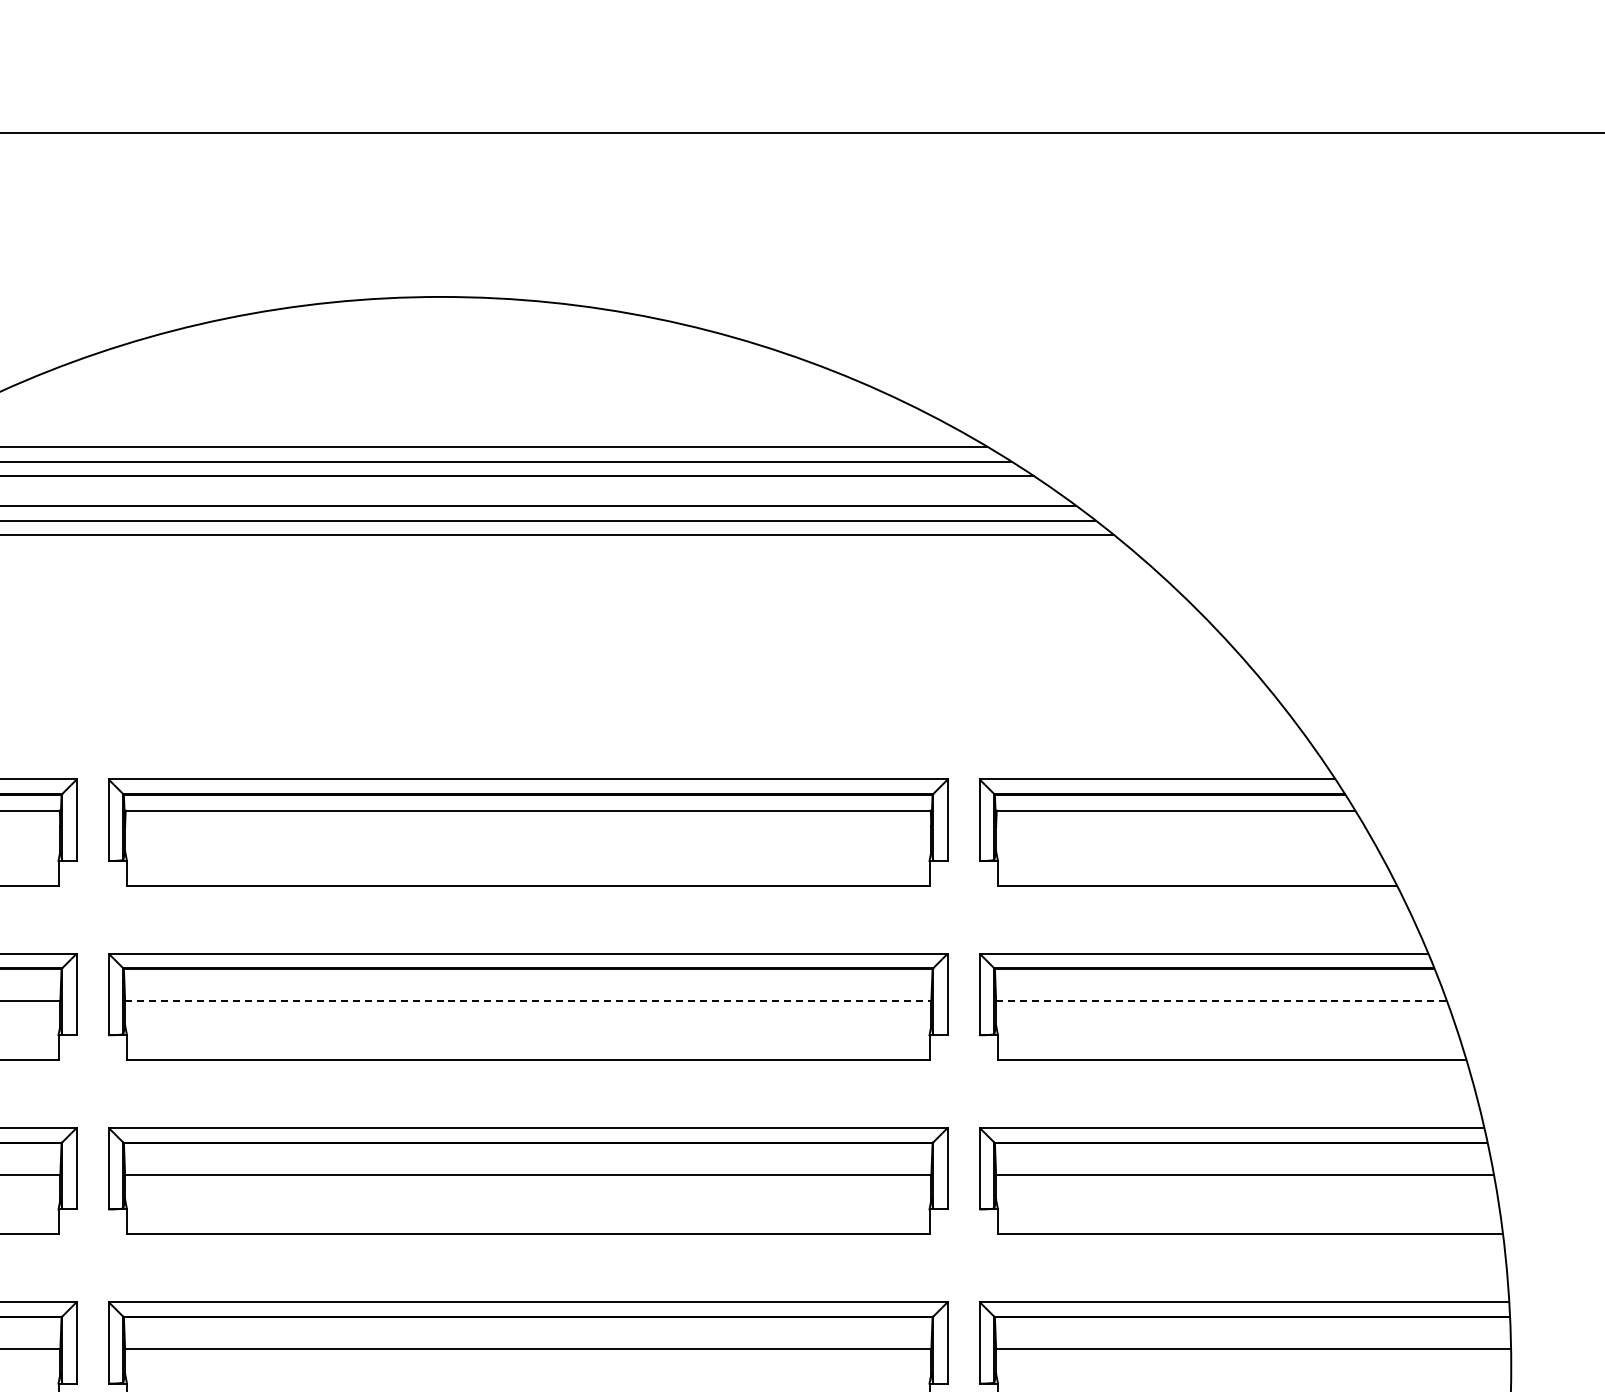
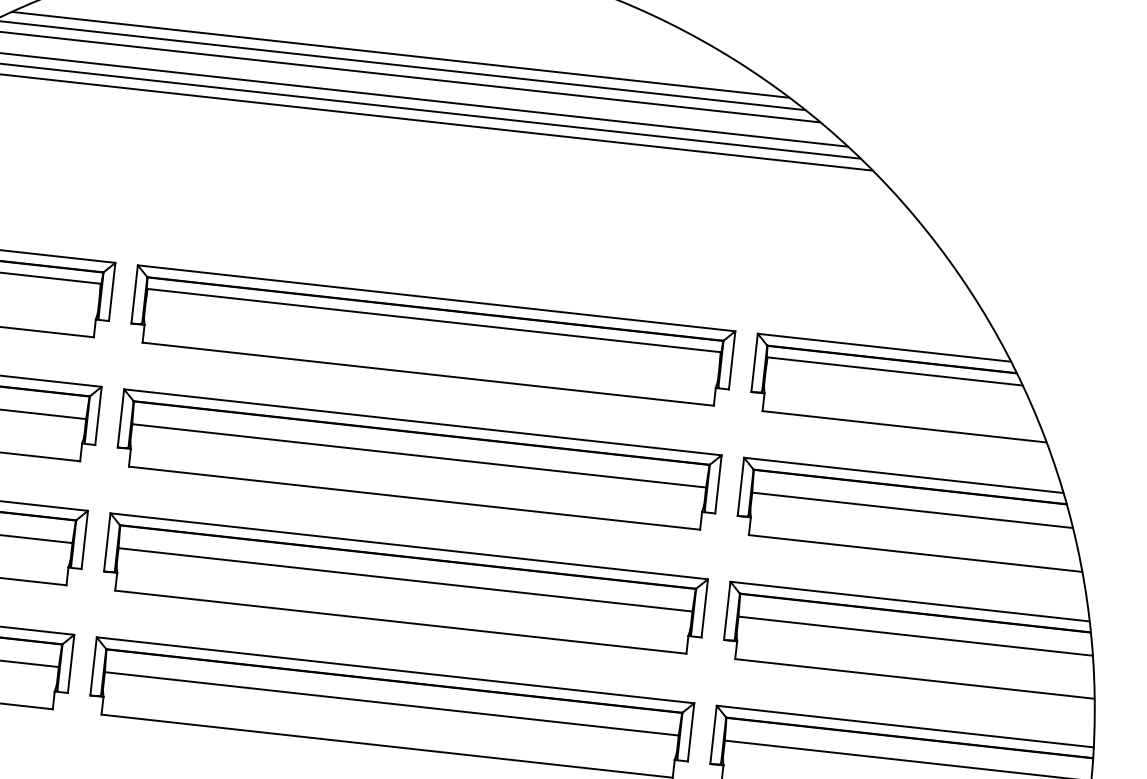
line: (528, 1000) -> (419, 455), dashed -> solid
line: (1221, 1000) -> (912, 510), dashed -> solid

